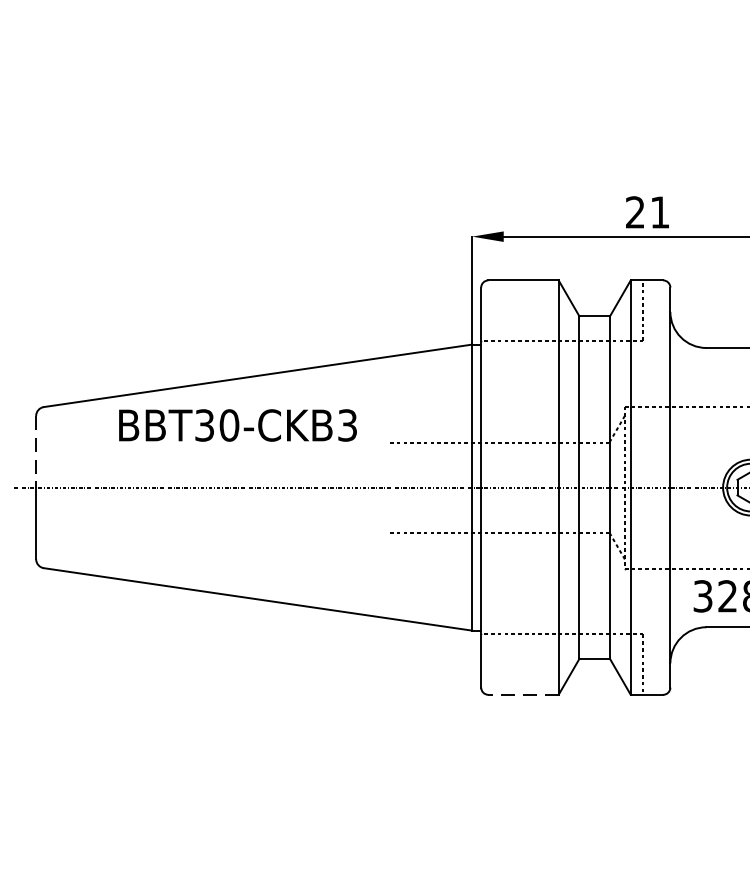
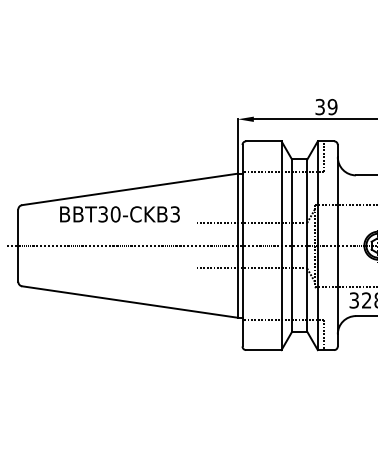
text: (647, 211) -> (326, 106), 21 -> 39
line: (36, 453) -> (18, 228), dashed -> solid
line: (522, 695) -> (263, 350), dashed -> solid

